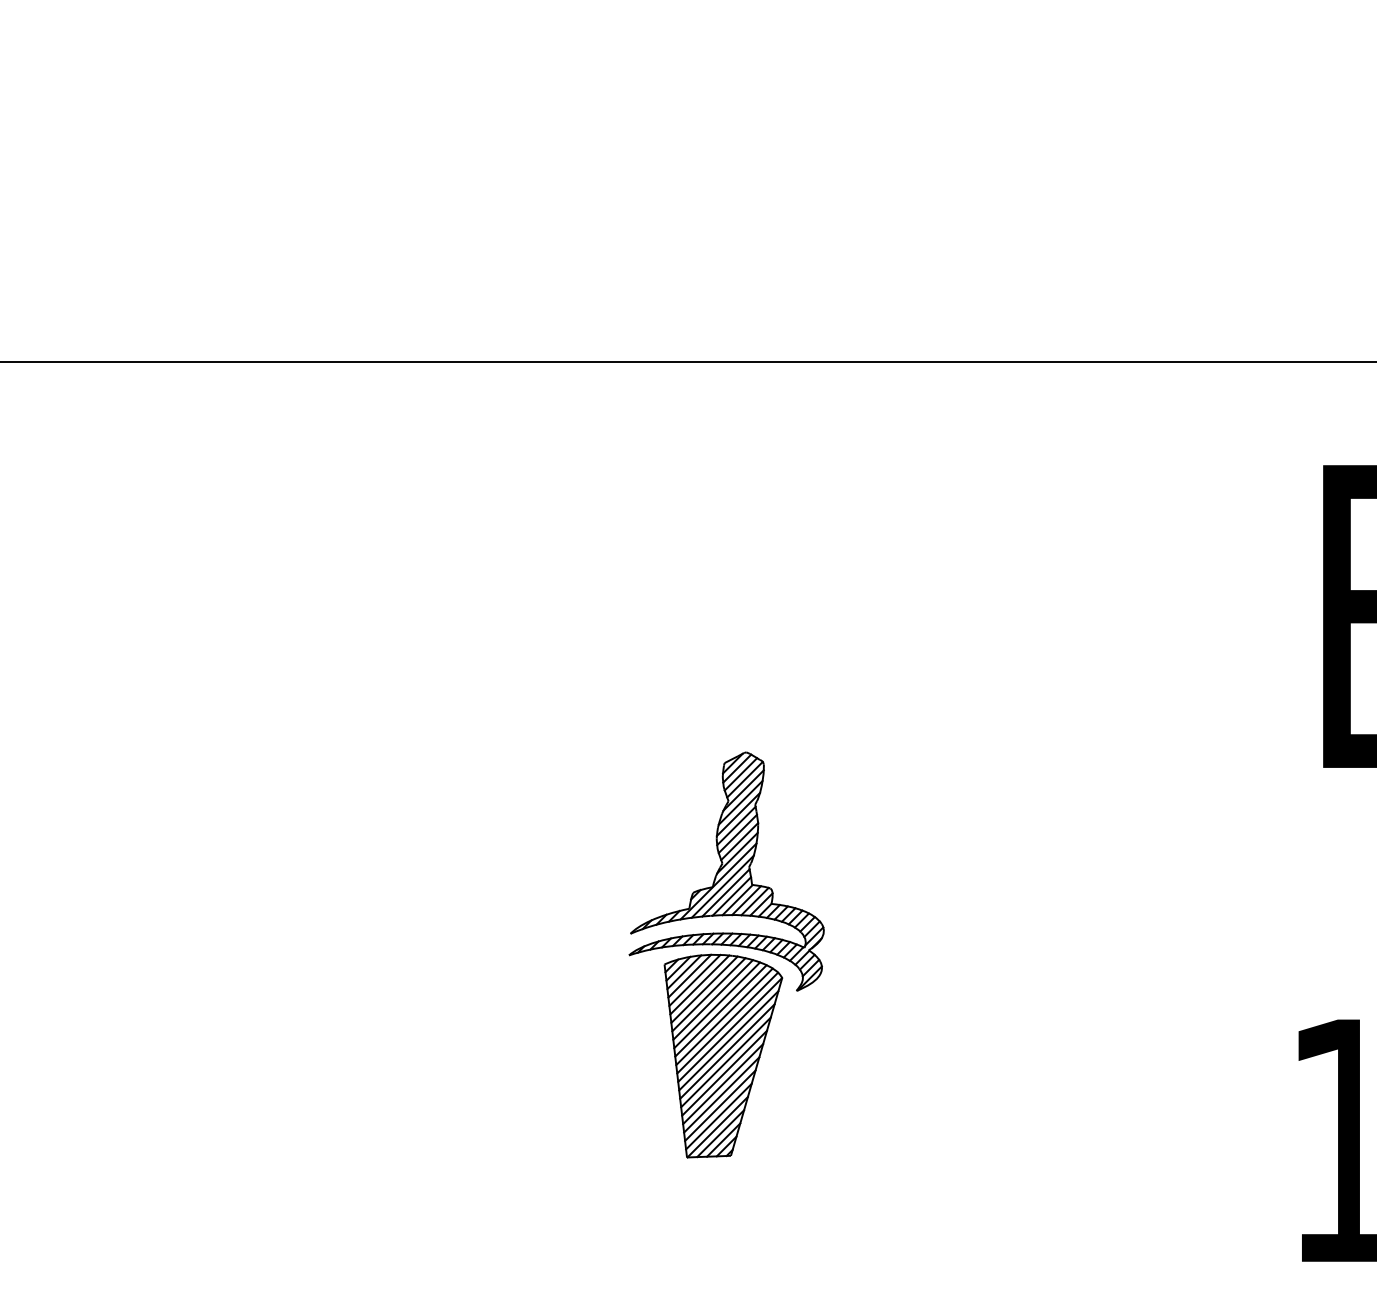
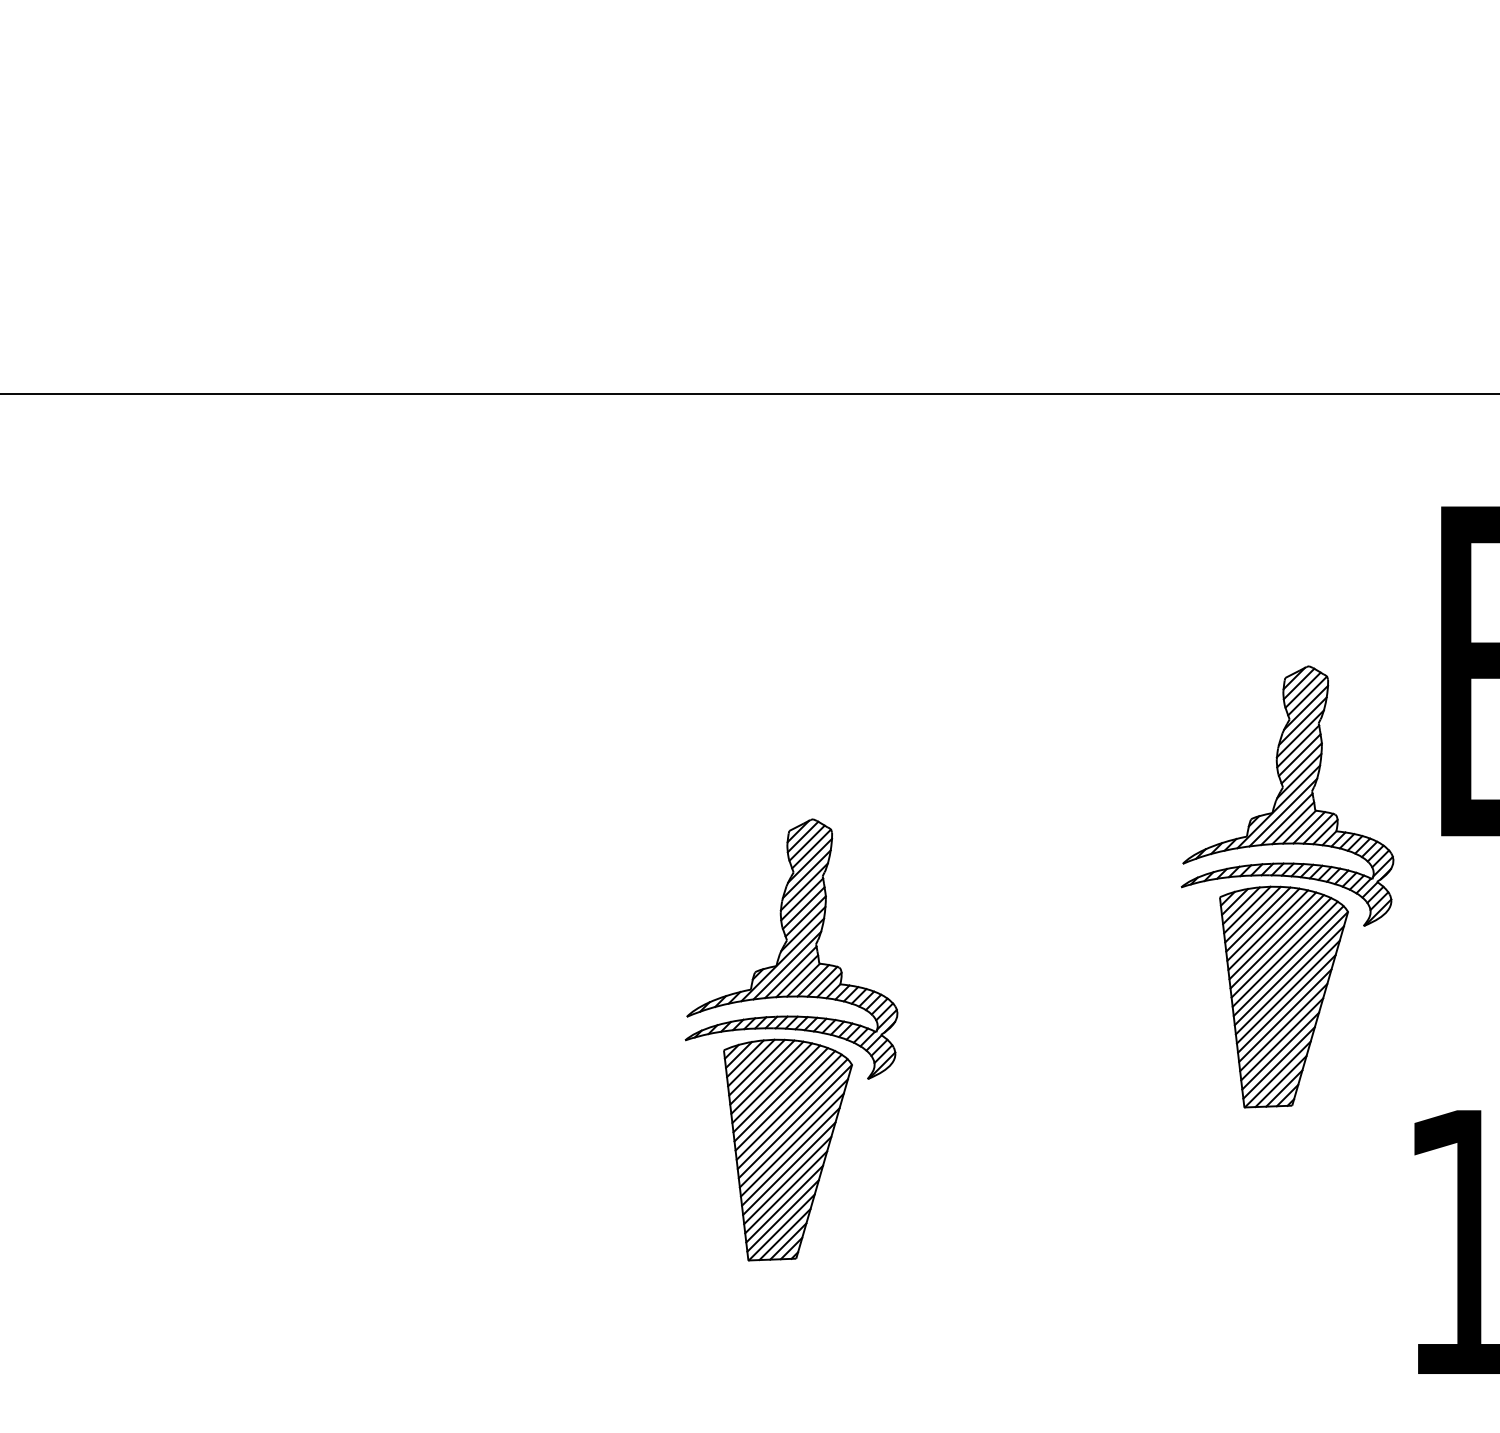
part: (1182, 814) -> (1287, 886), added

